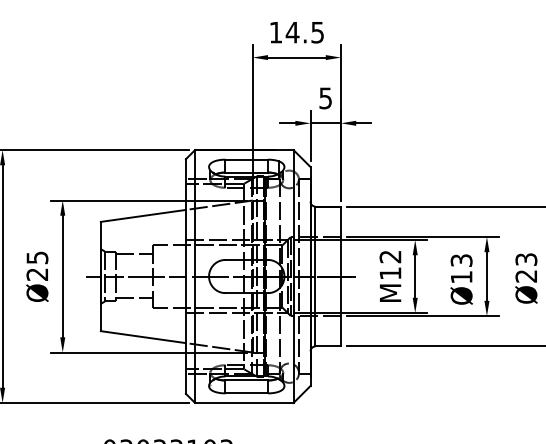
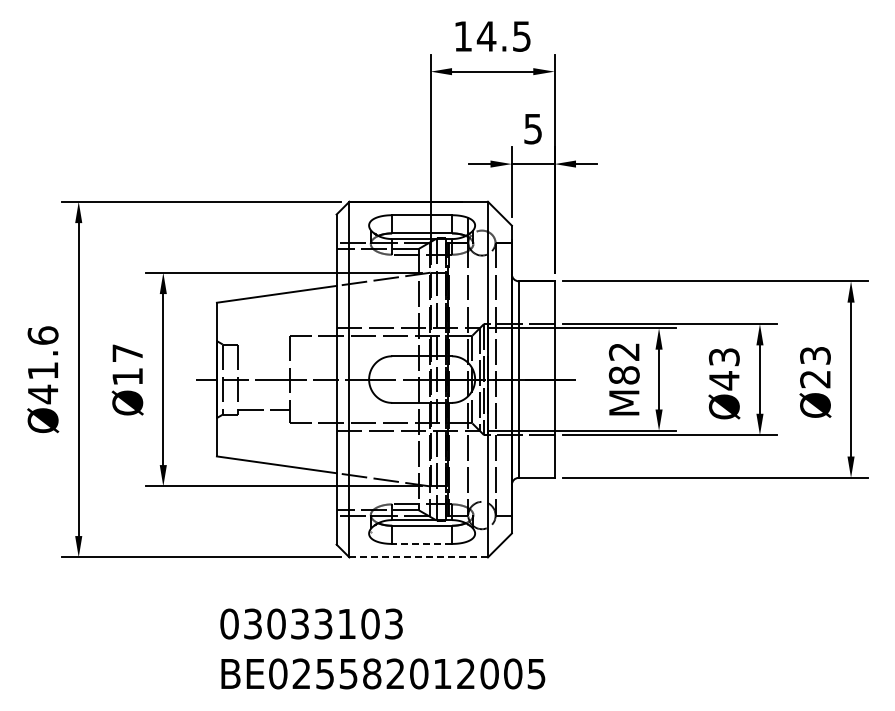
line: (133, 253) -> (263, 347), removed
text: (37, 265) -> (127, 364), Ø25 -> Ø17
text: (389, 273) -> (623, 375), M12 -> M82
text: (461, 277) -> (724, 380), Ø13 -> Ø43
line: (247, 393) -> (422, 543), solid -> dashed
line: (244, 403) -> (418, 557), solid -> dashed

